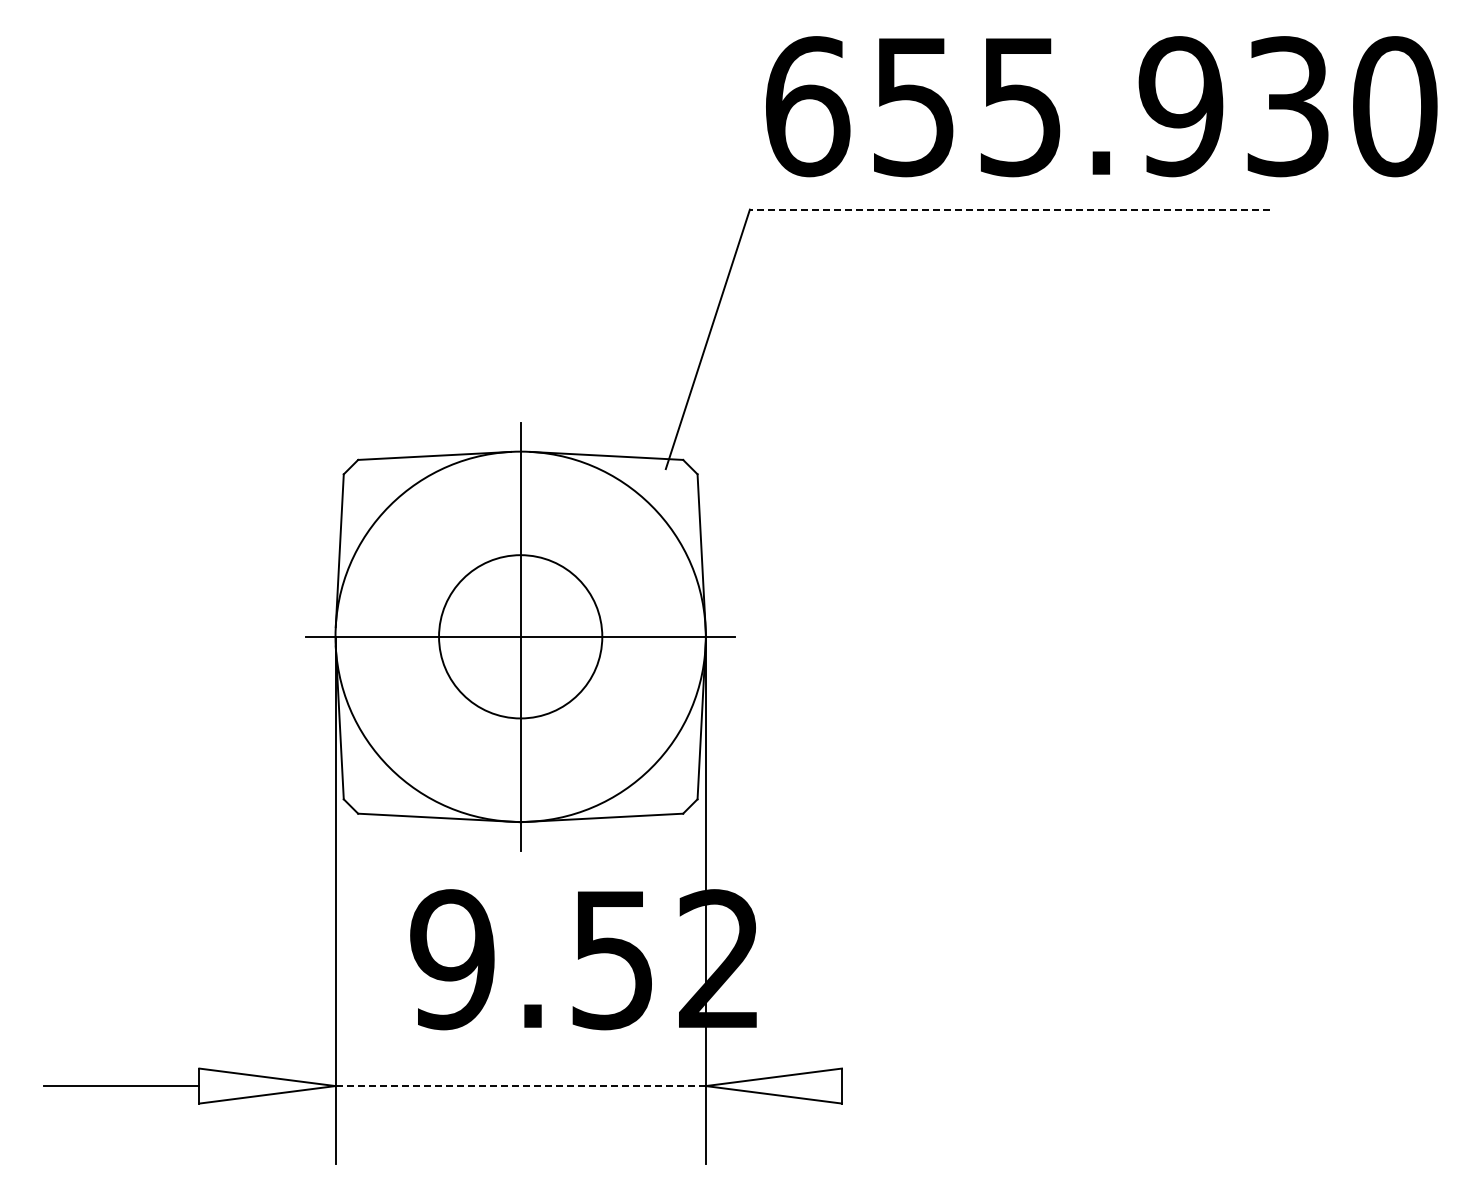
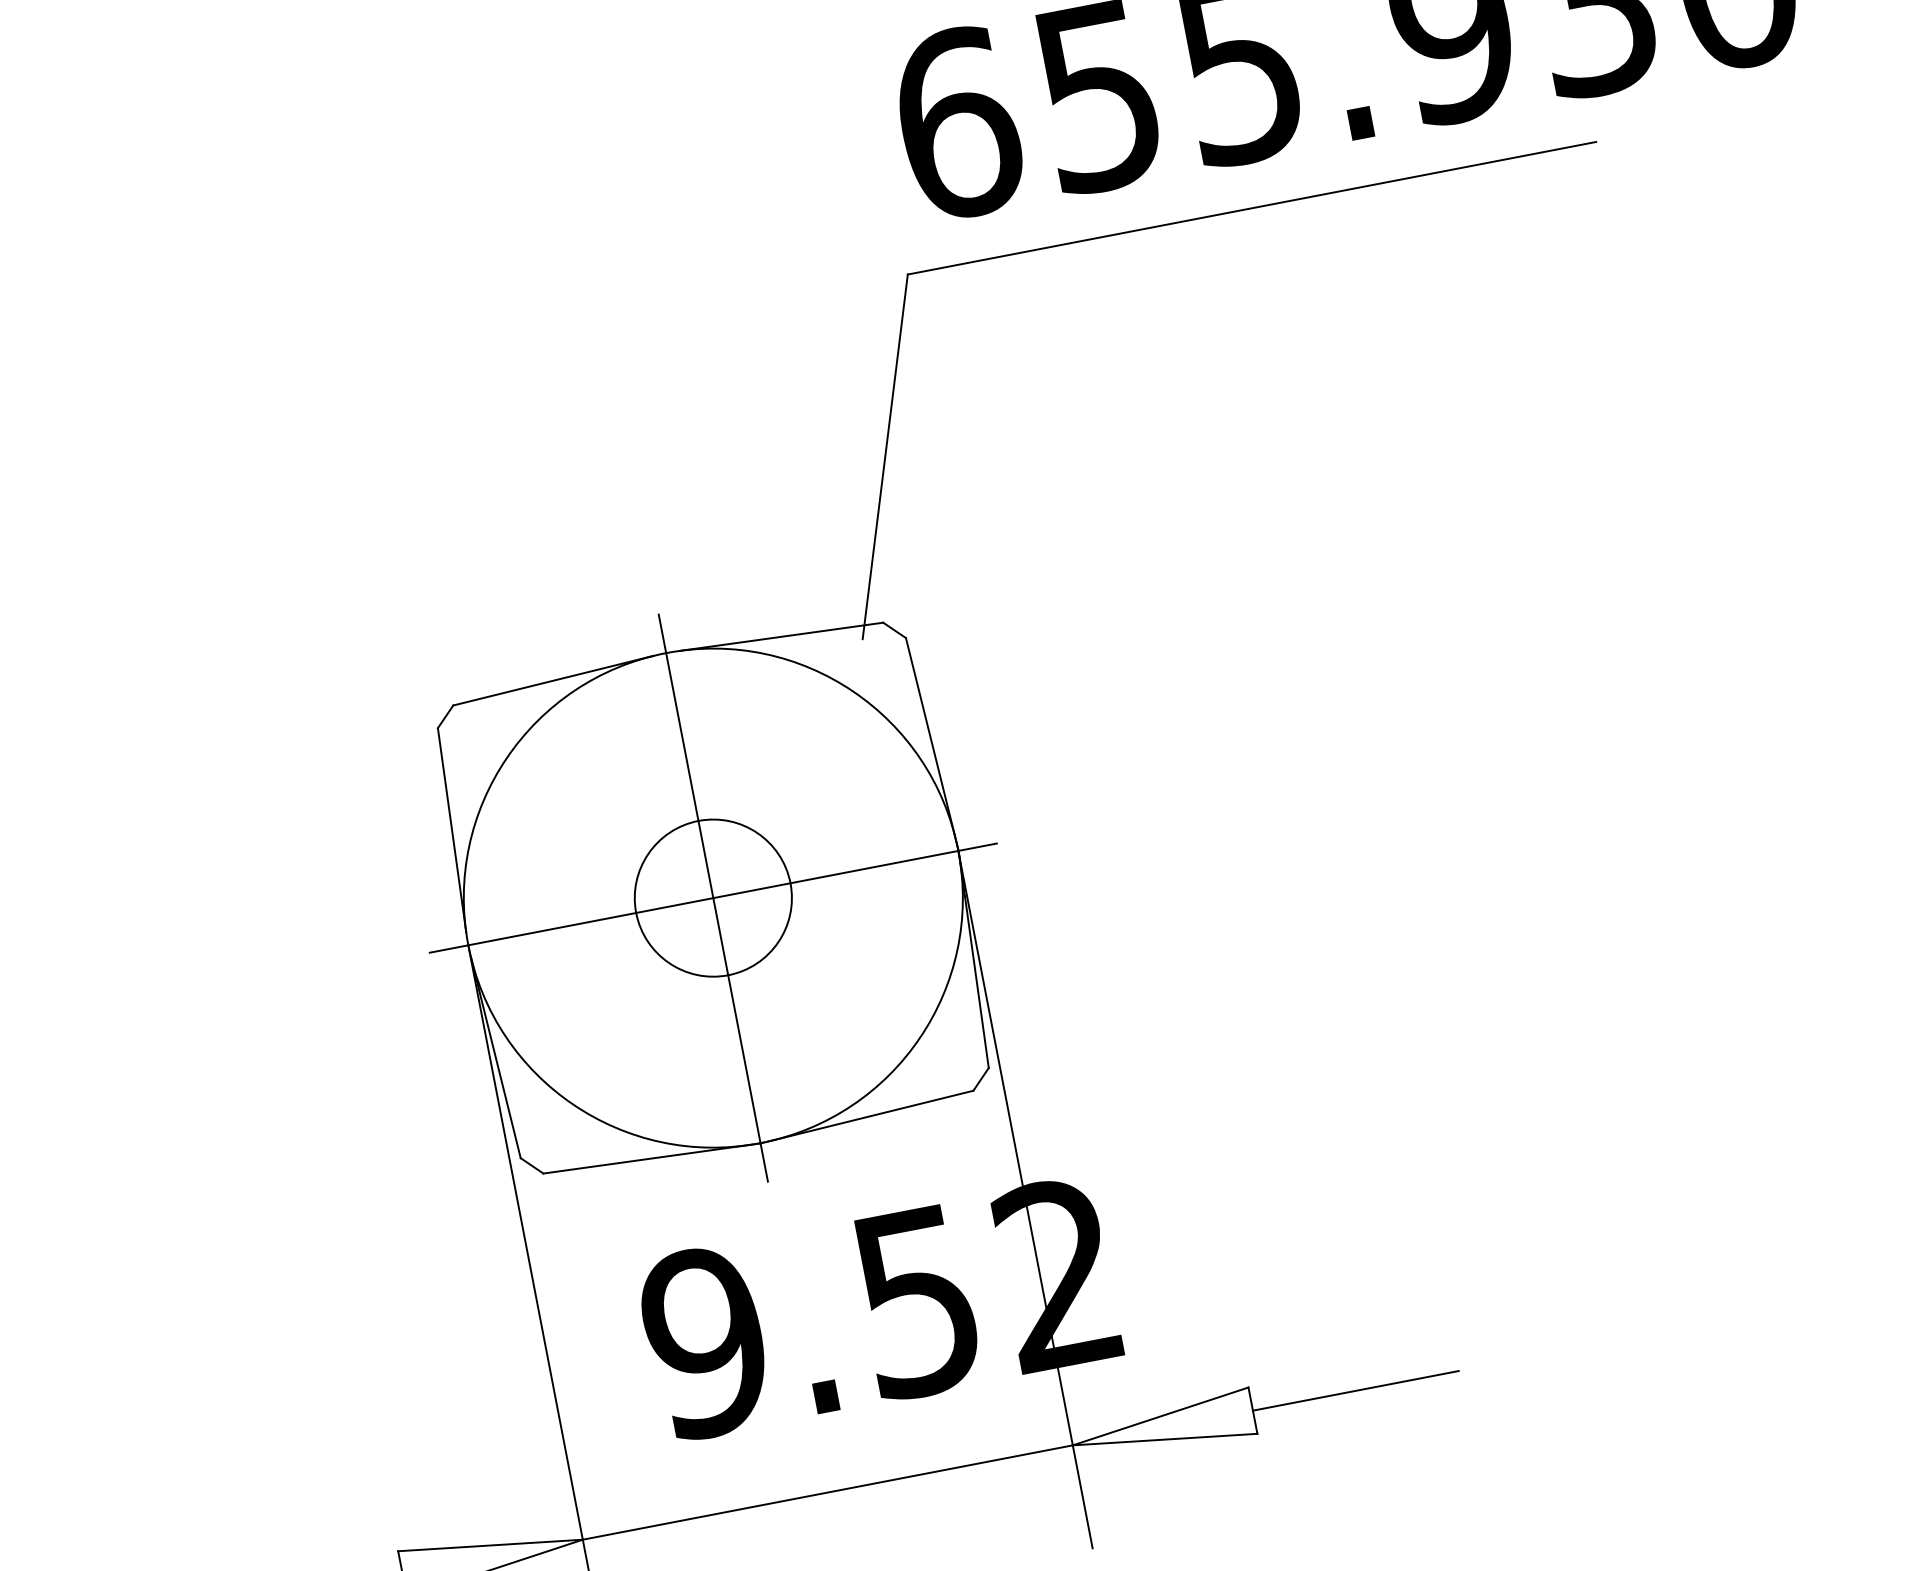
line: (1009, 209) -> (1251, 208), dashed -> solid
circle: (520, 636) -> (713, 897), size x0.71
line: (521, 1086) -> (829, 1492), dashed -> solid
line: (919, 1086) -> (1355, 1391), added

